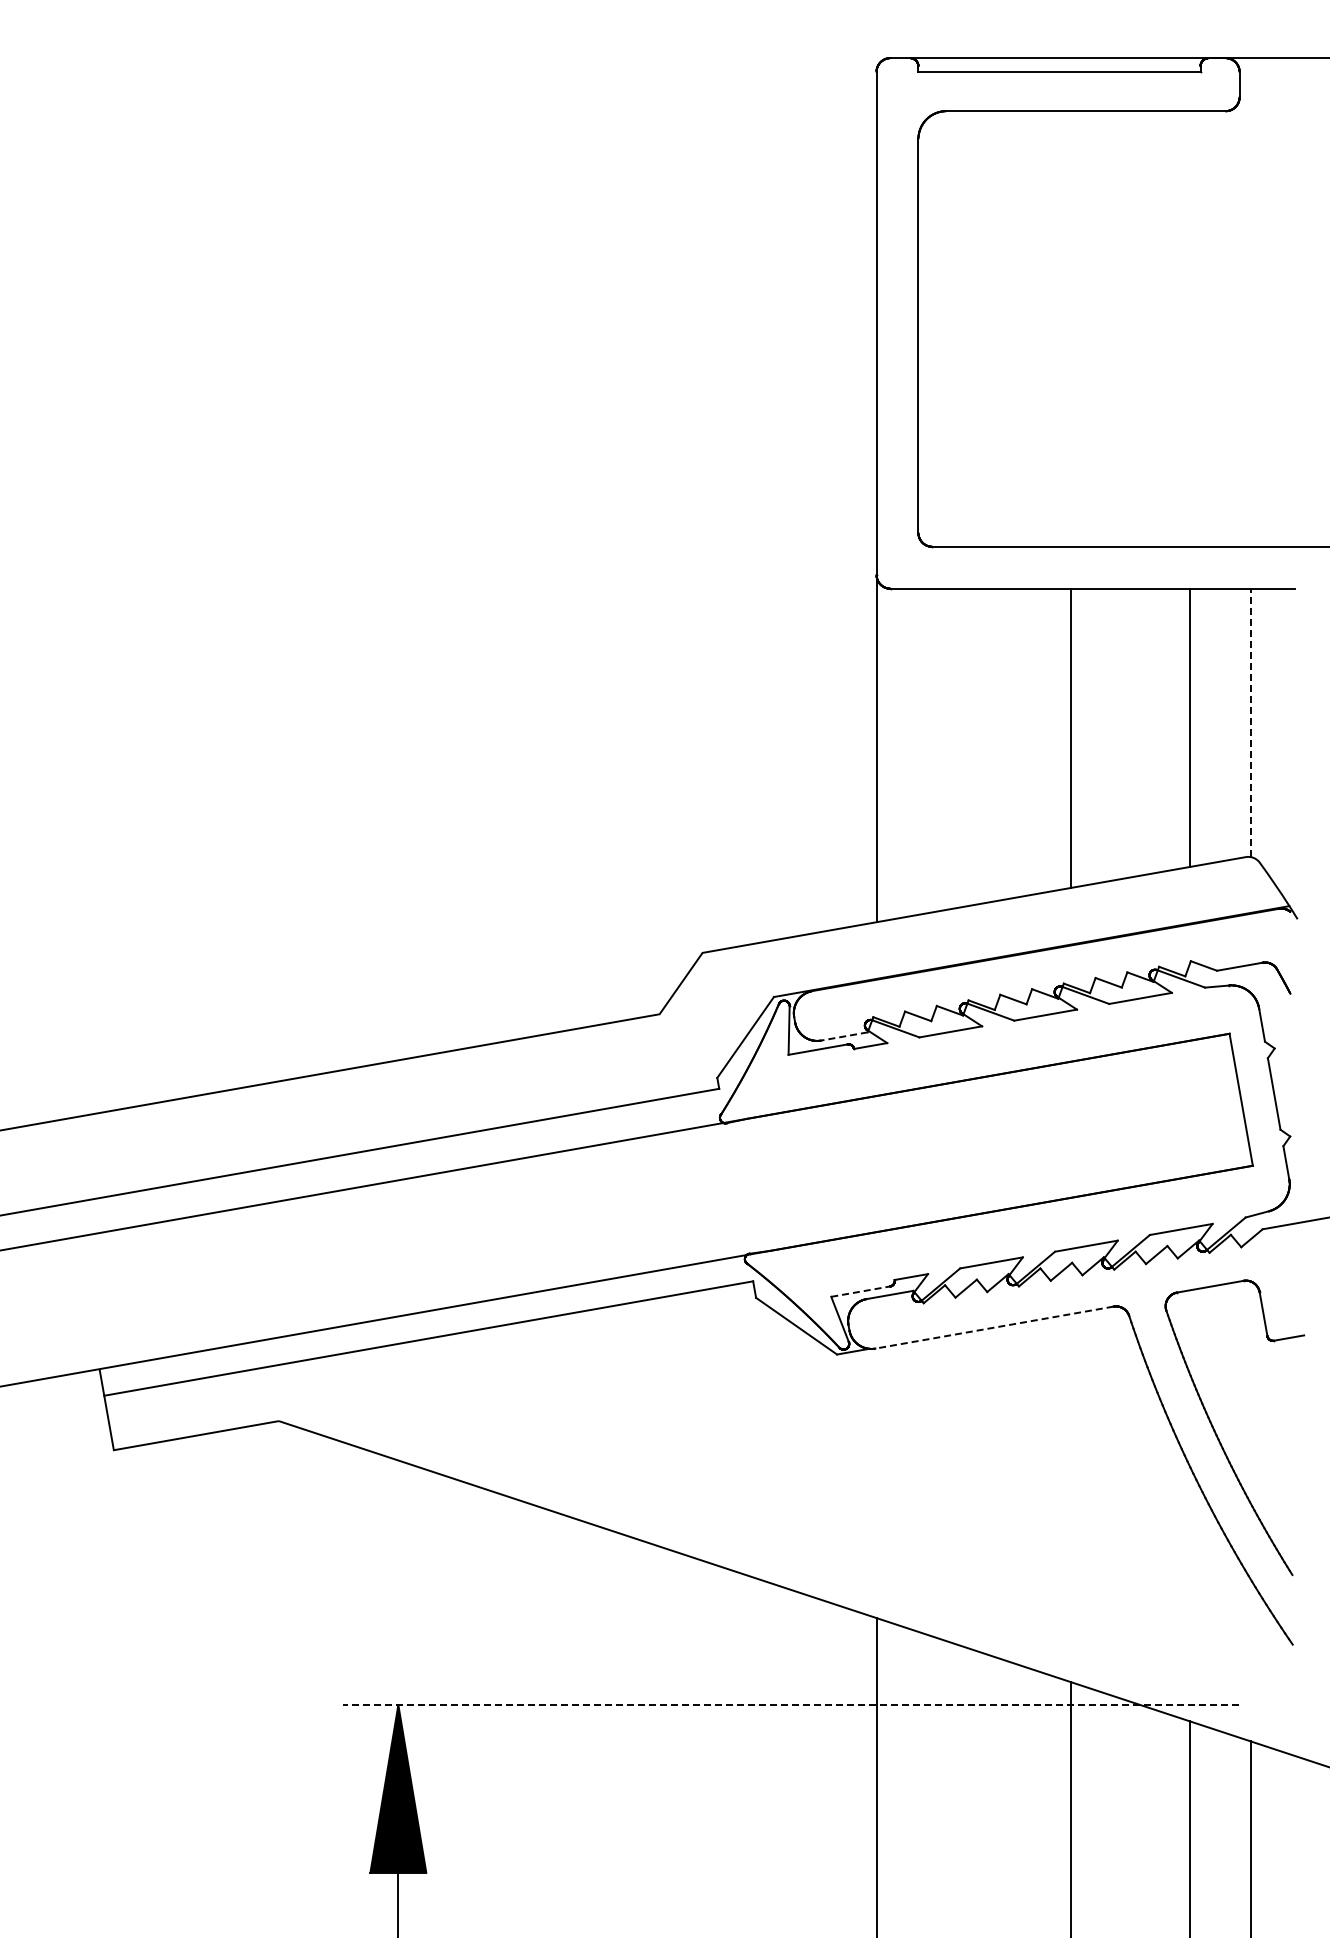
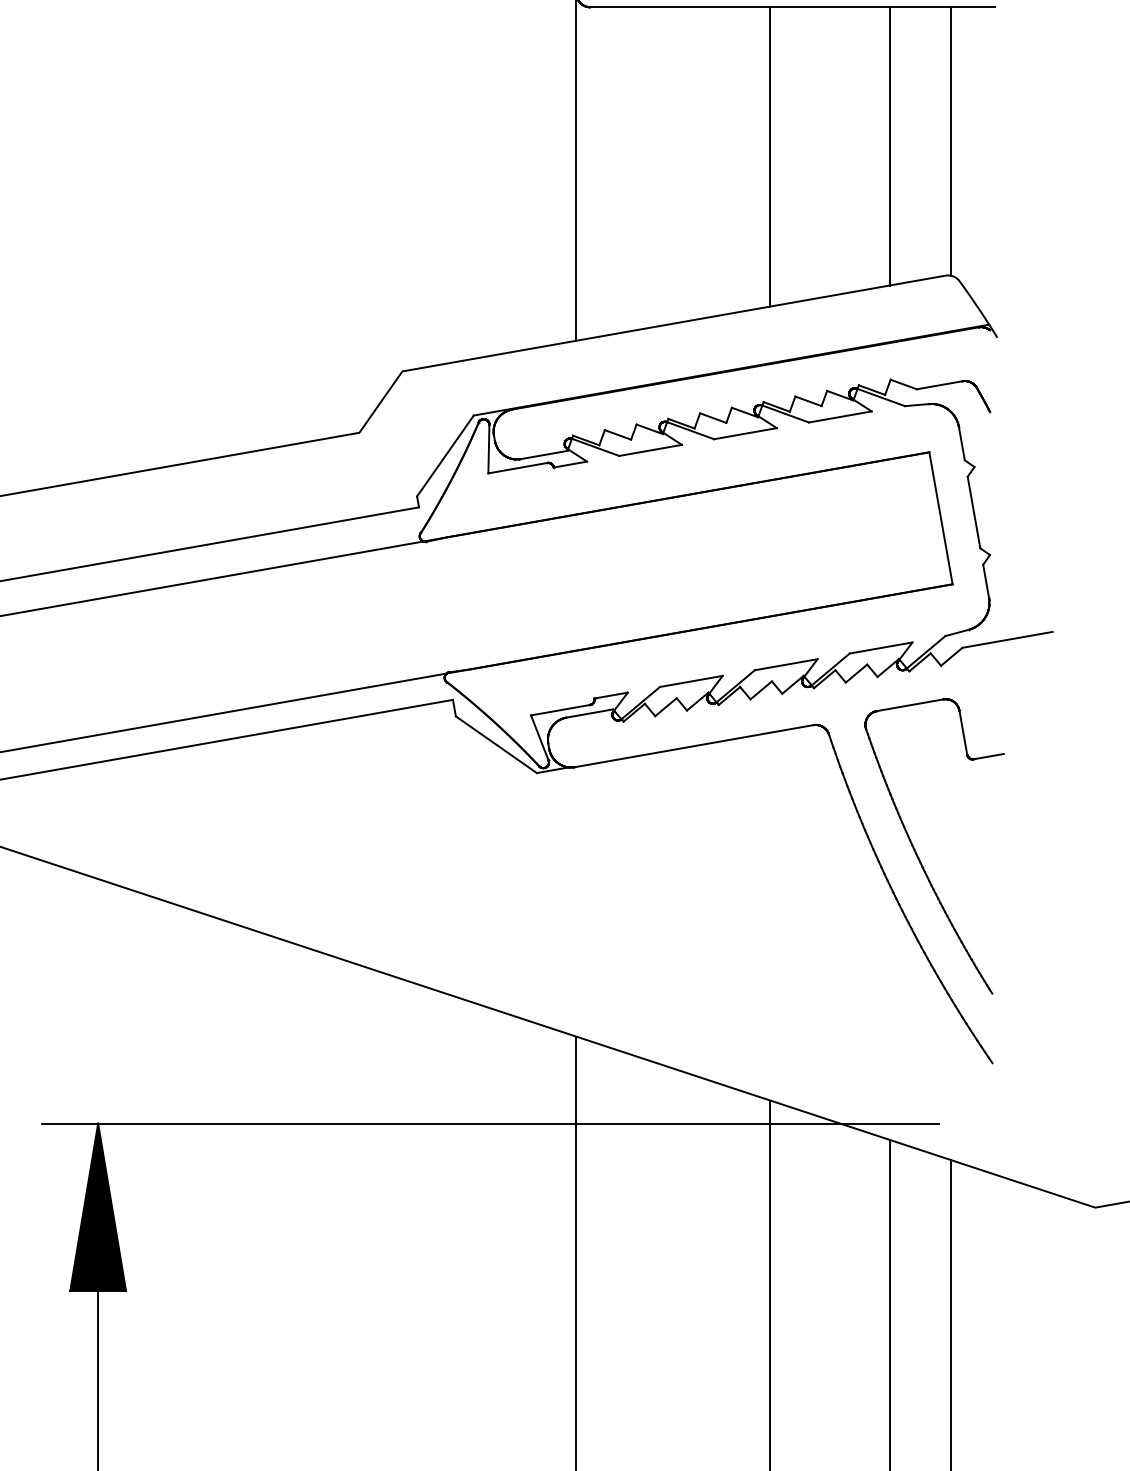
line: (1250, 722) -> (950, 141), dashed -> solid
line: (844, 1036) -> (544, 455), dashed -> solid
line: (860, 1291) -> (560, 710), dashed -> solid
line: (994, 1327) -> (694, 746), dashed -> solid
line: (790, 1705) -> (490, 1124), dashed -> solid

